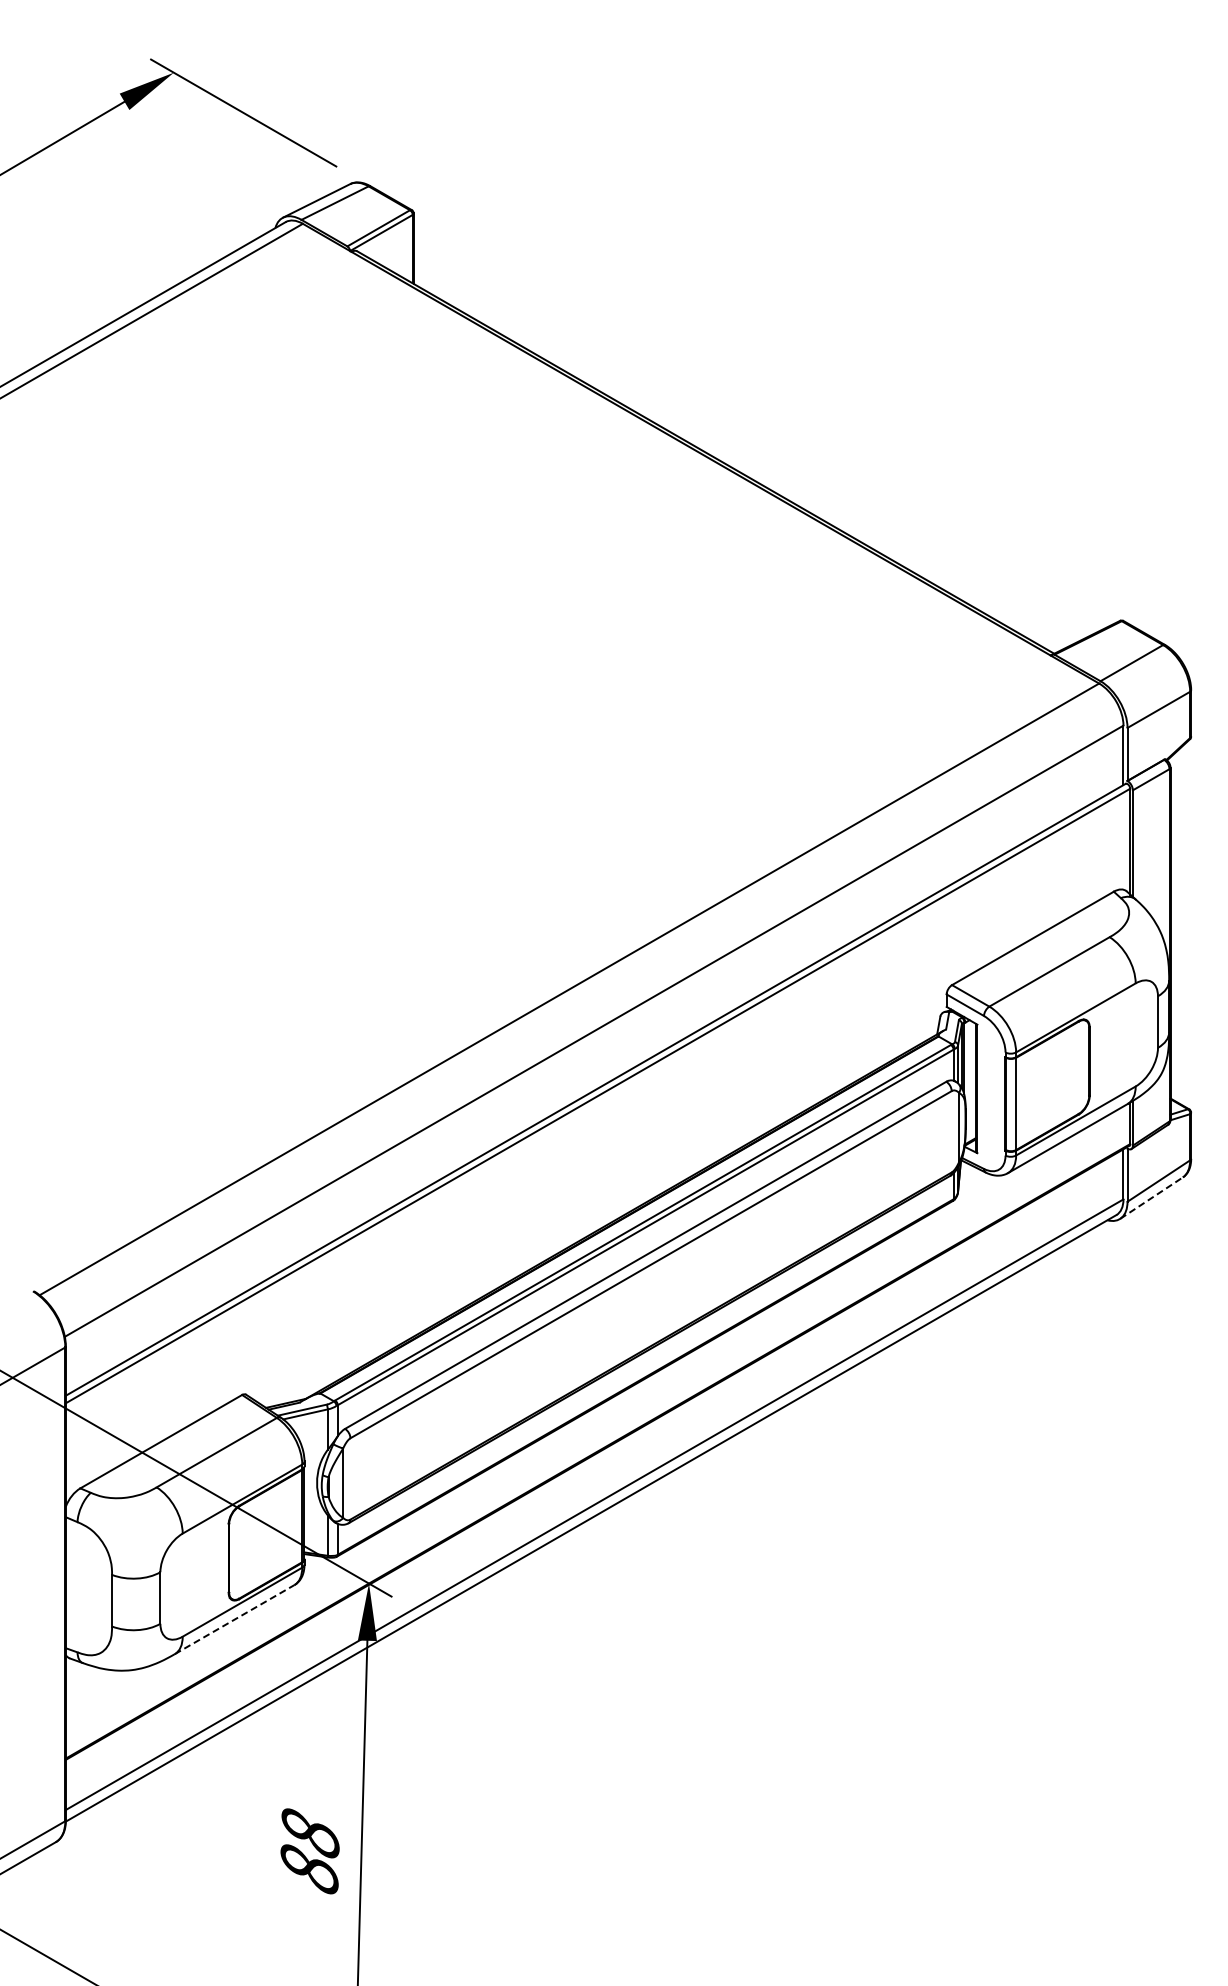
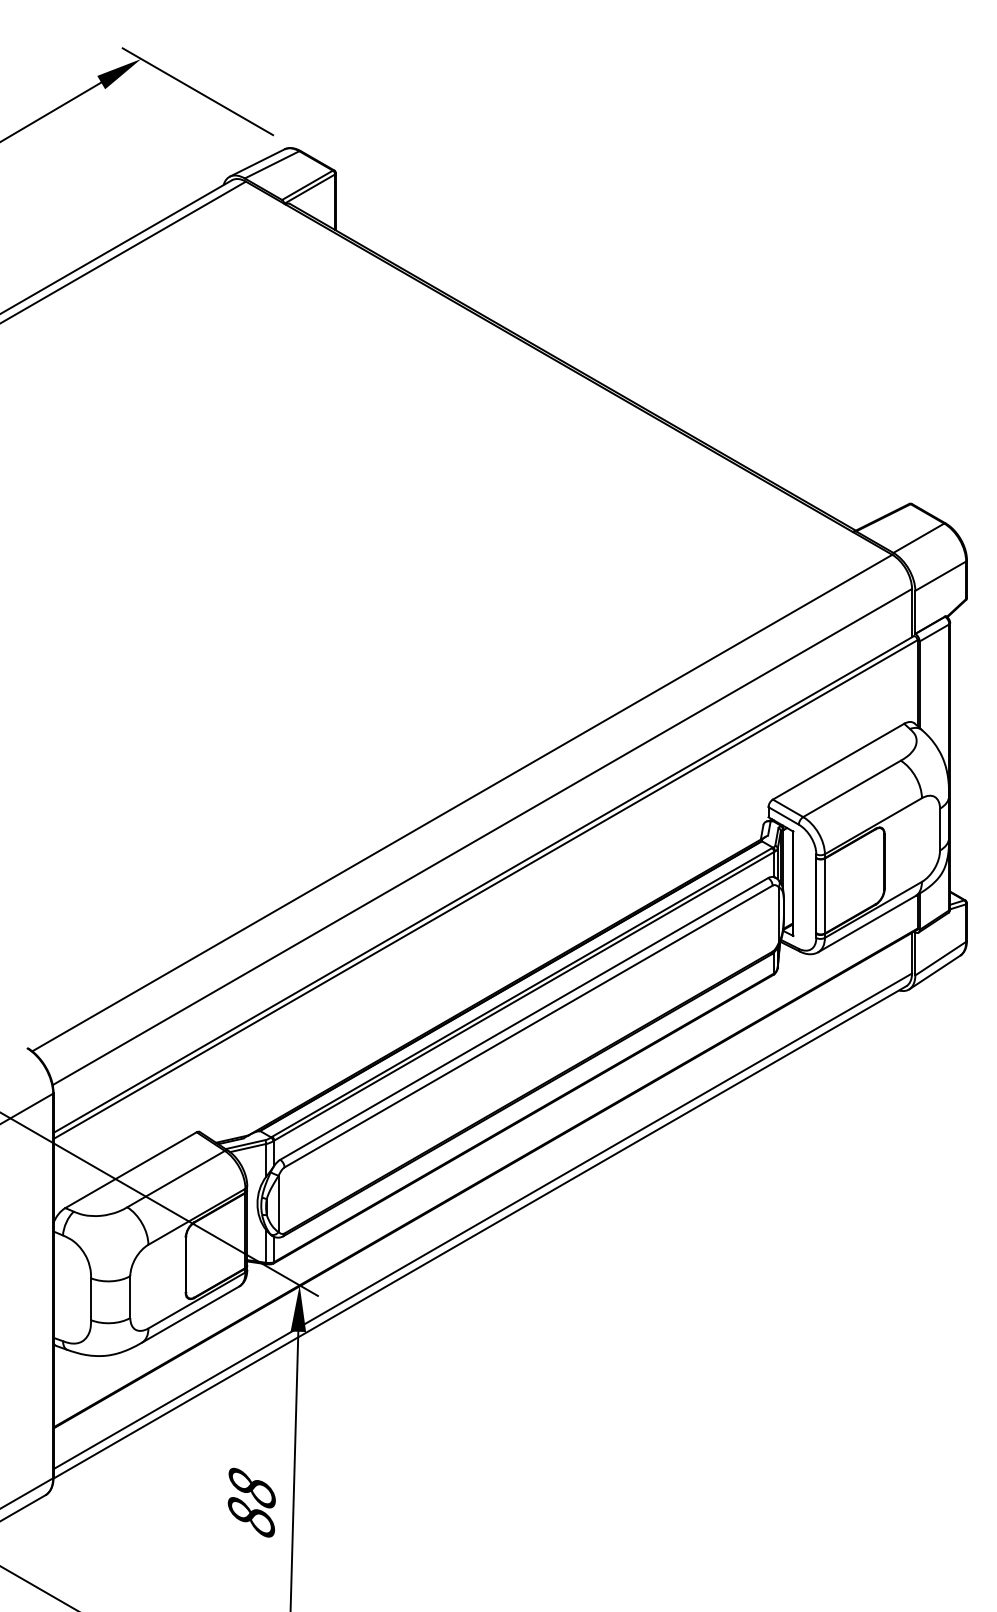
line: (1151, 1198) -> (934, 972), dashed -> solid
line: (235, 1619) -> (191, 1314), dashed -> solid

